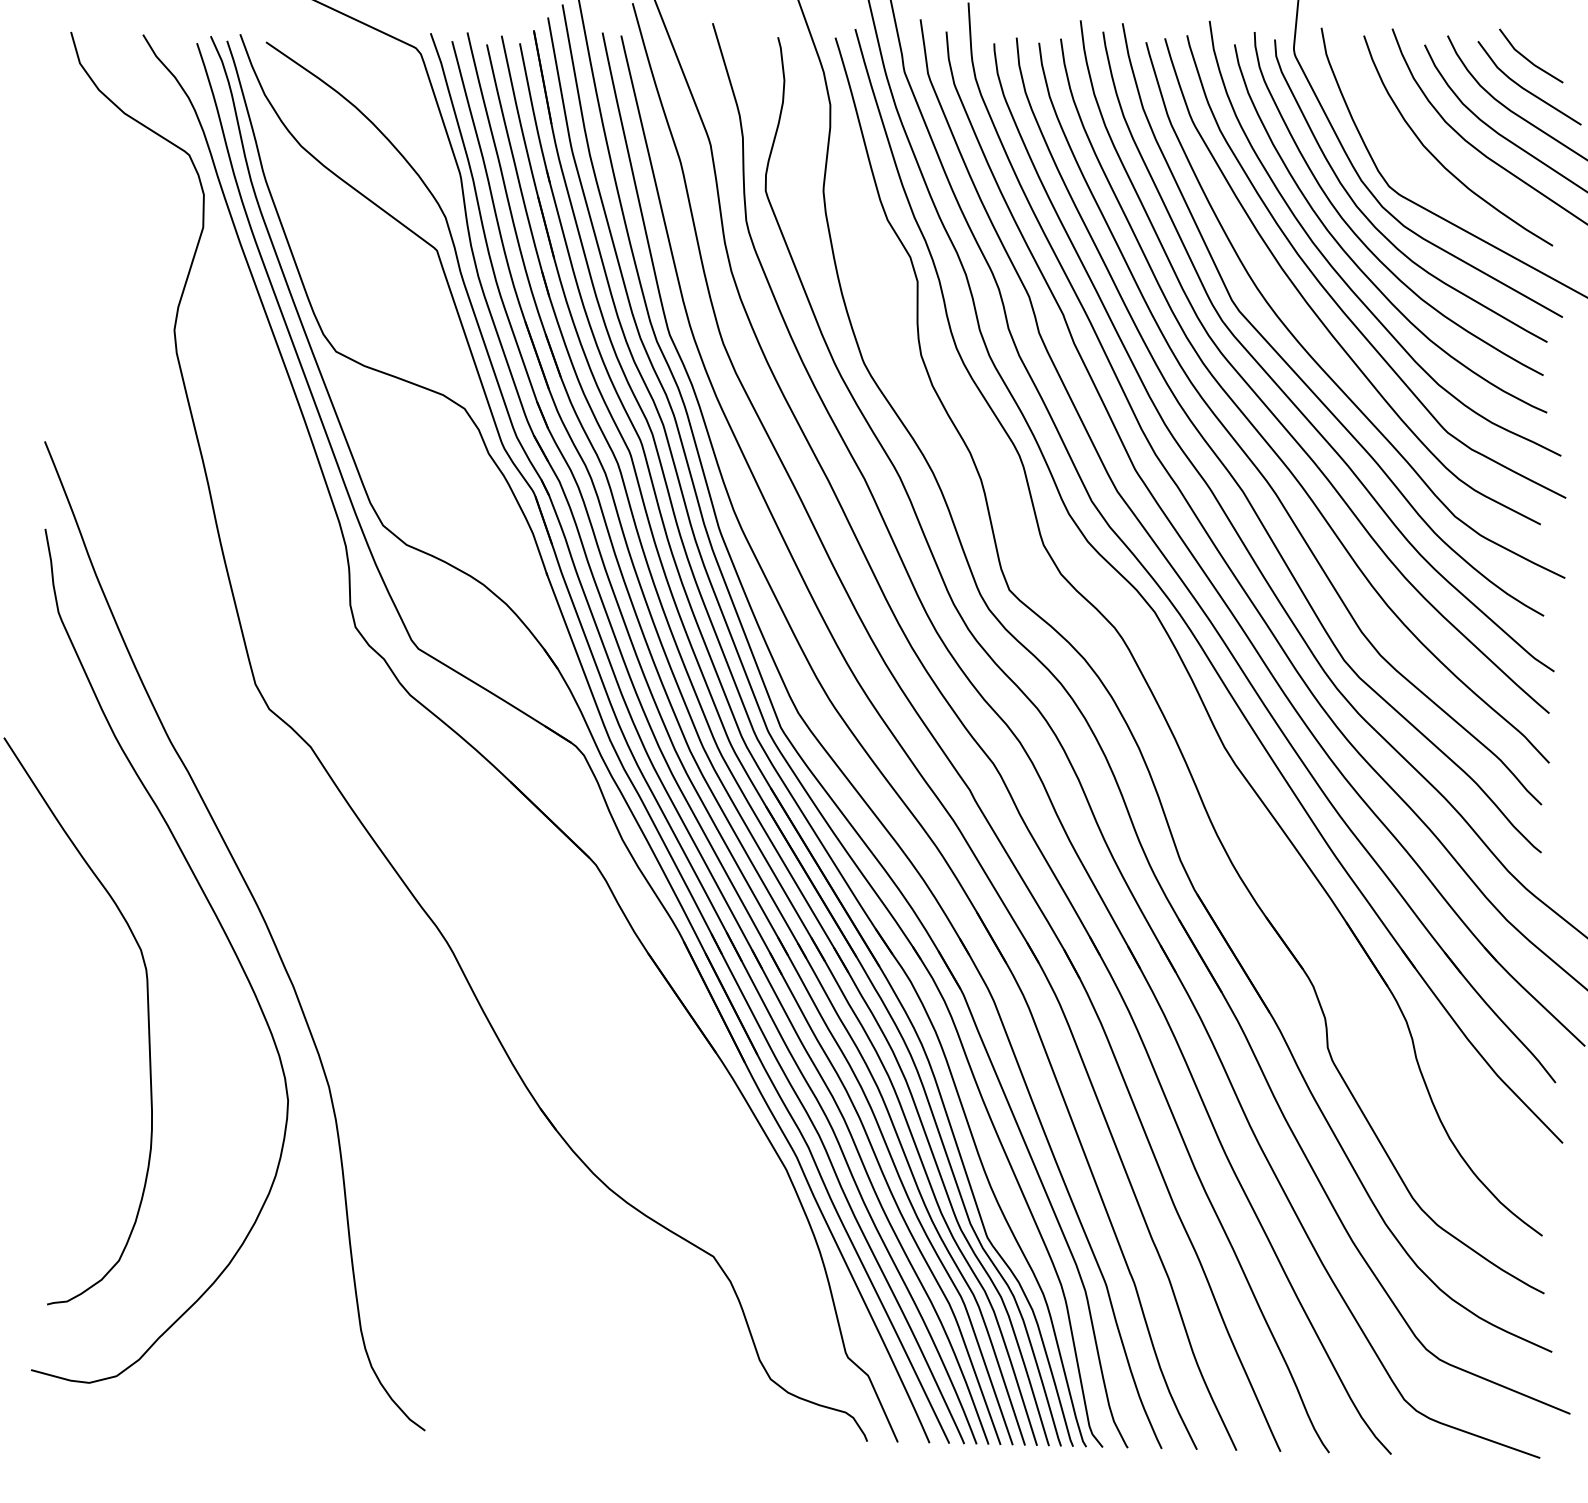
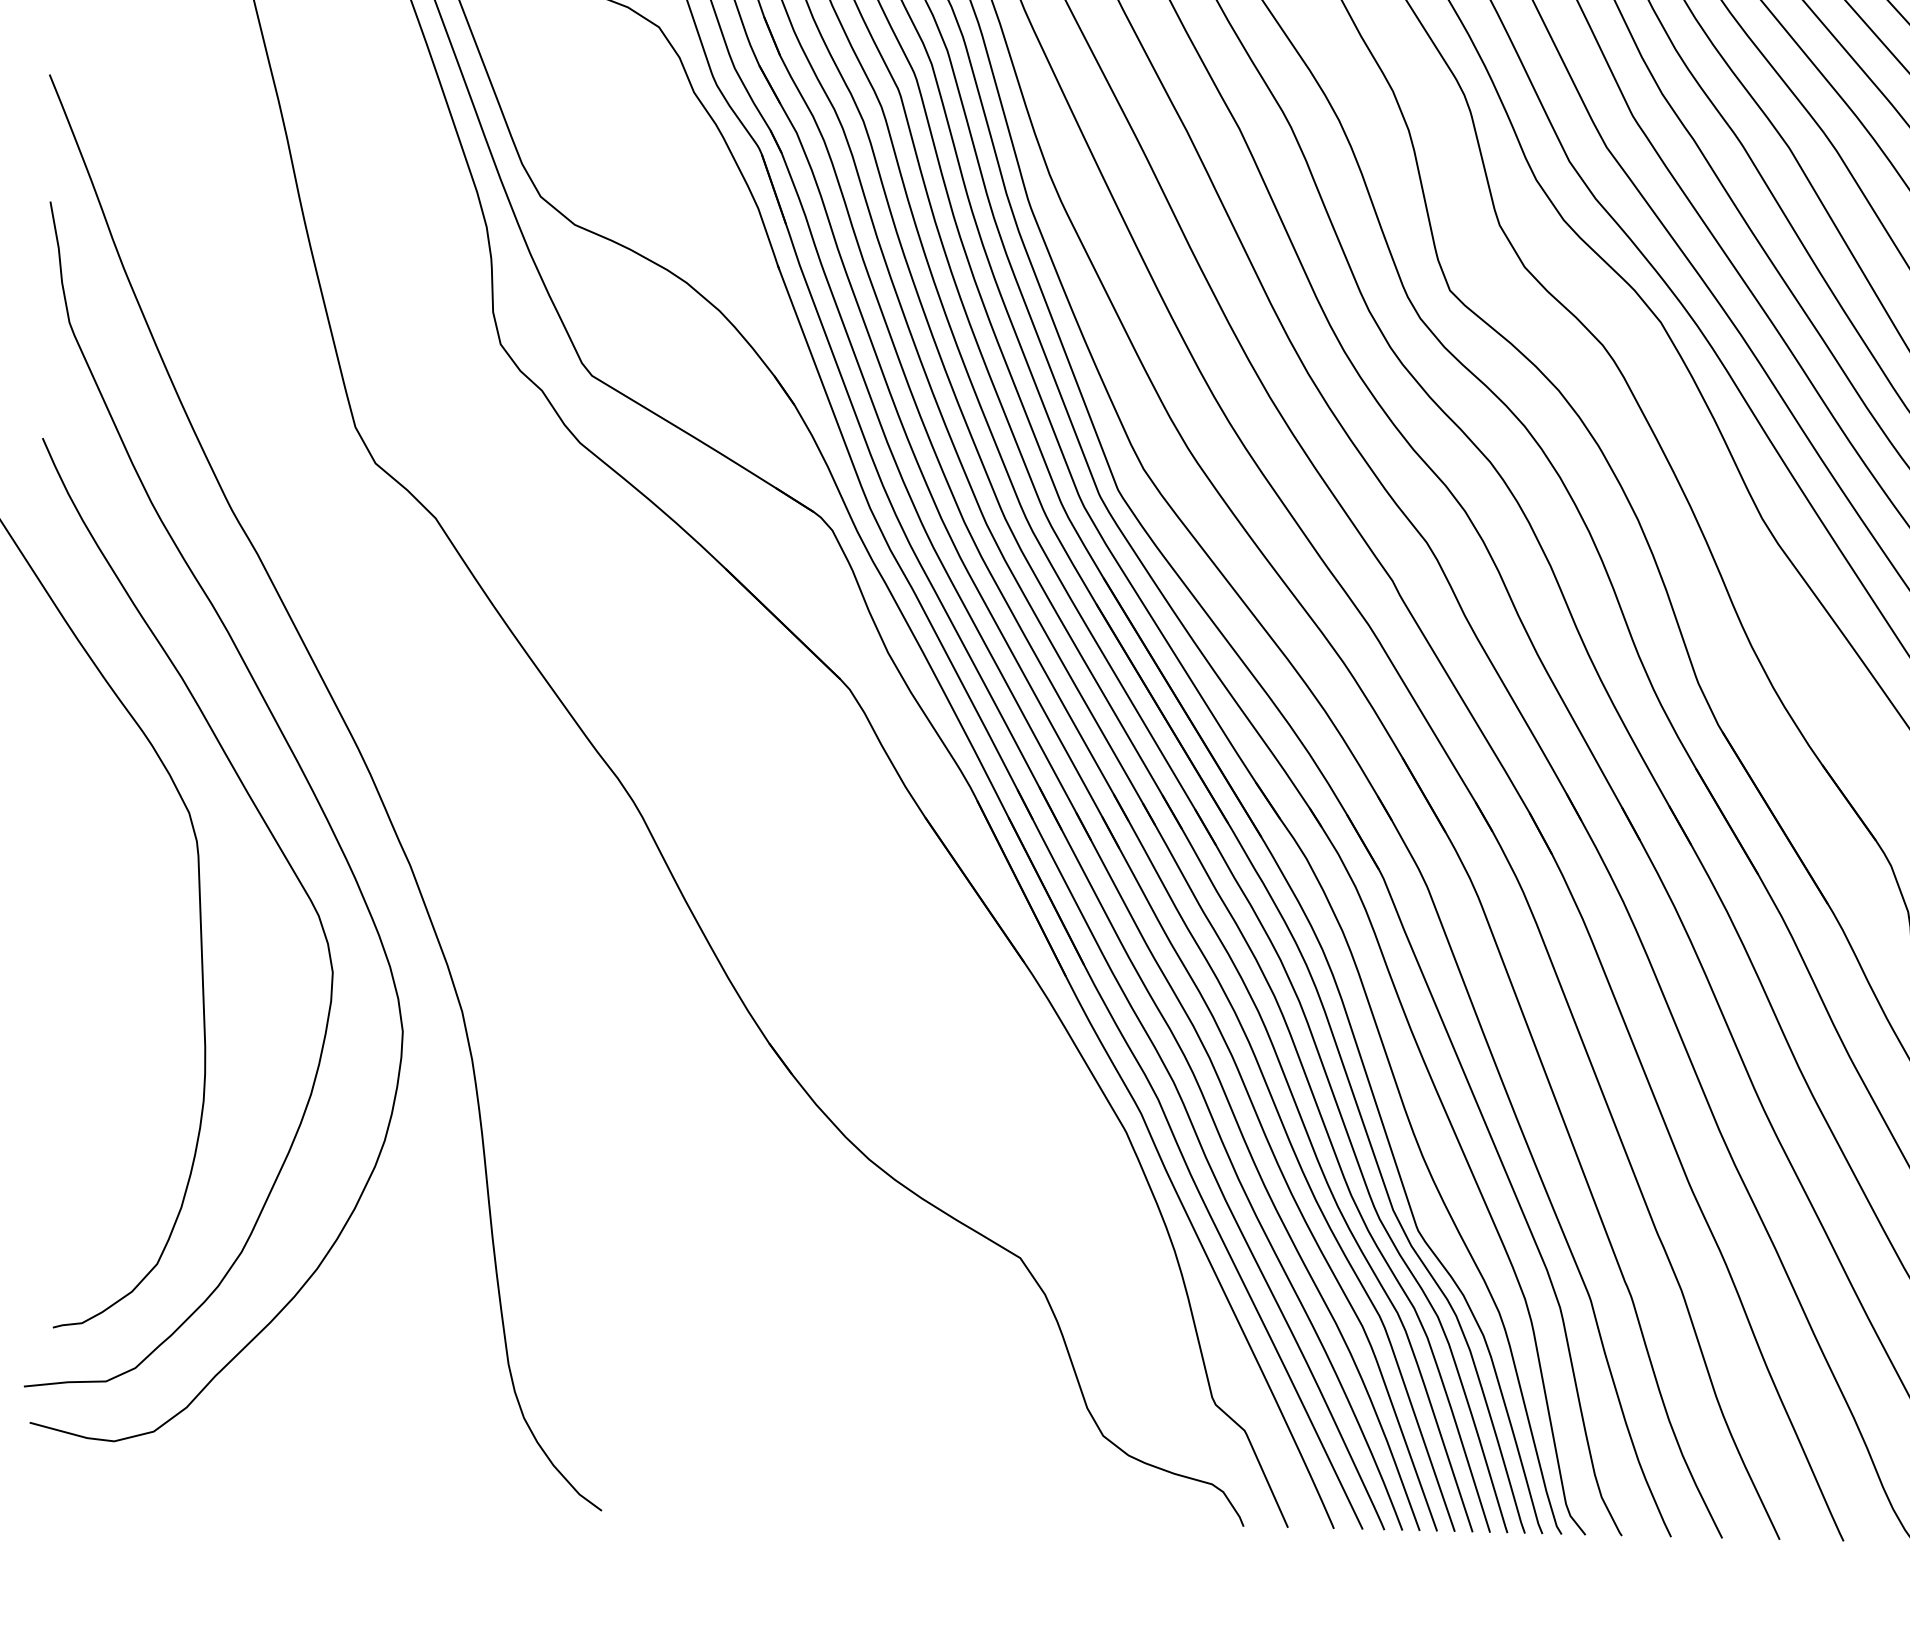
curve: (203, 976) -> (279, 851), added

